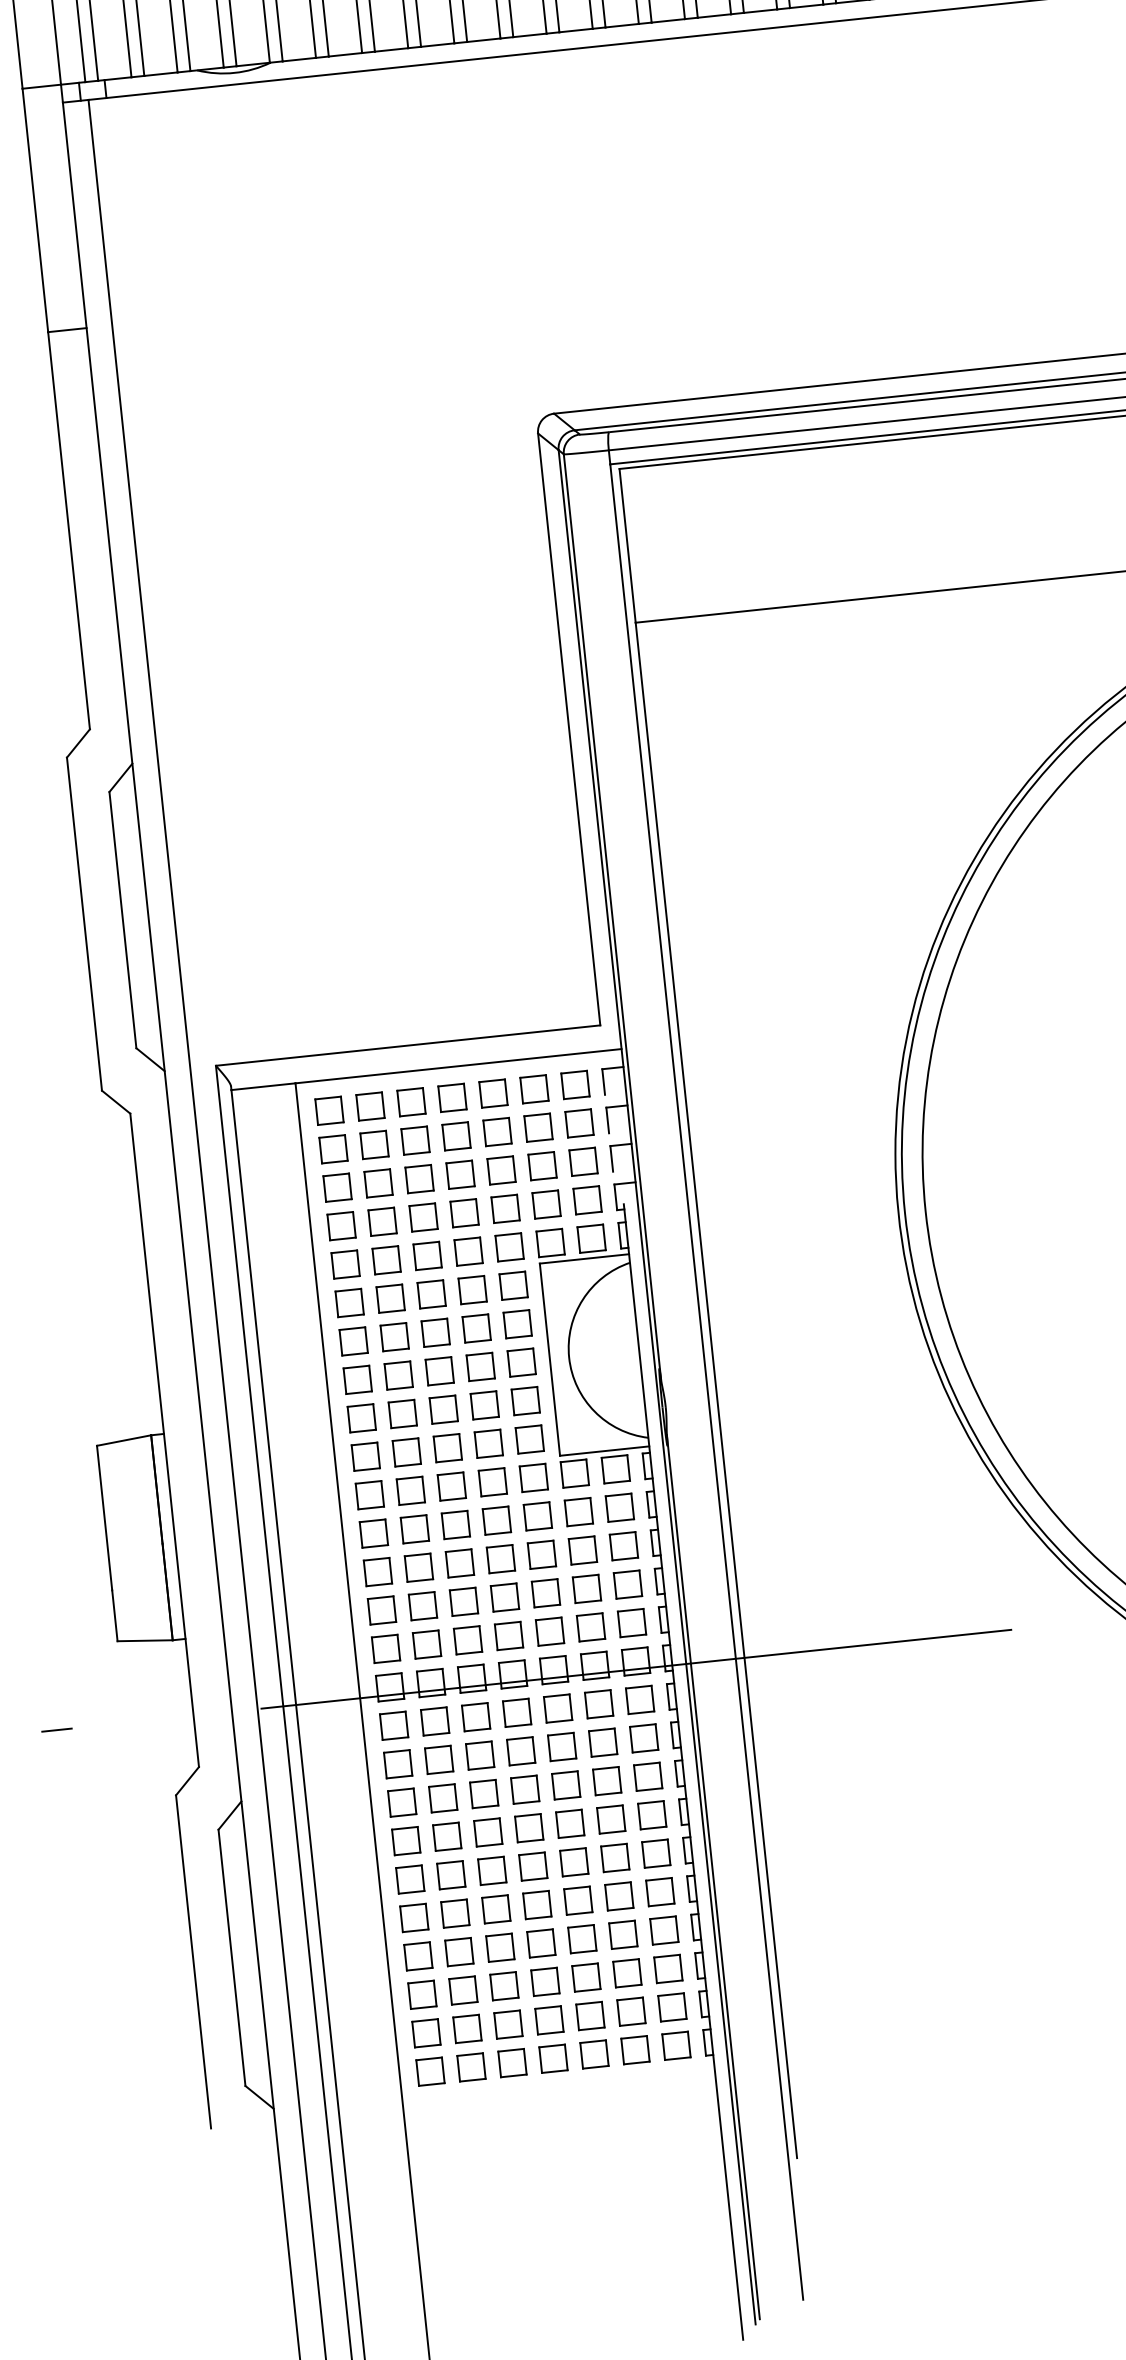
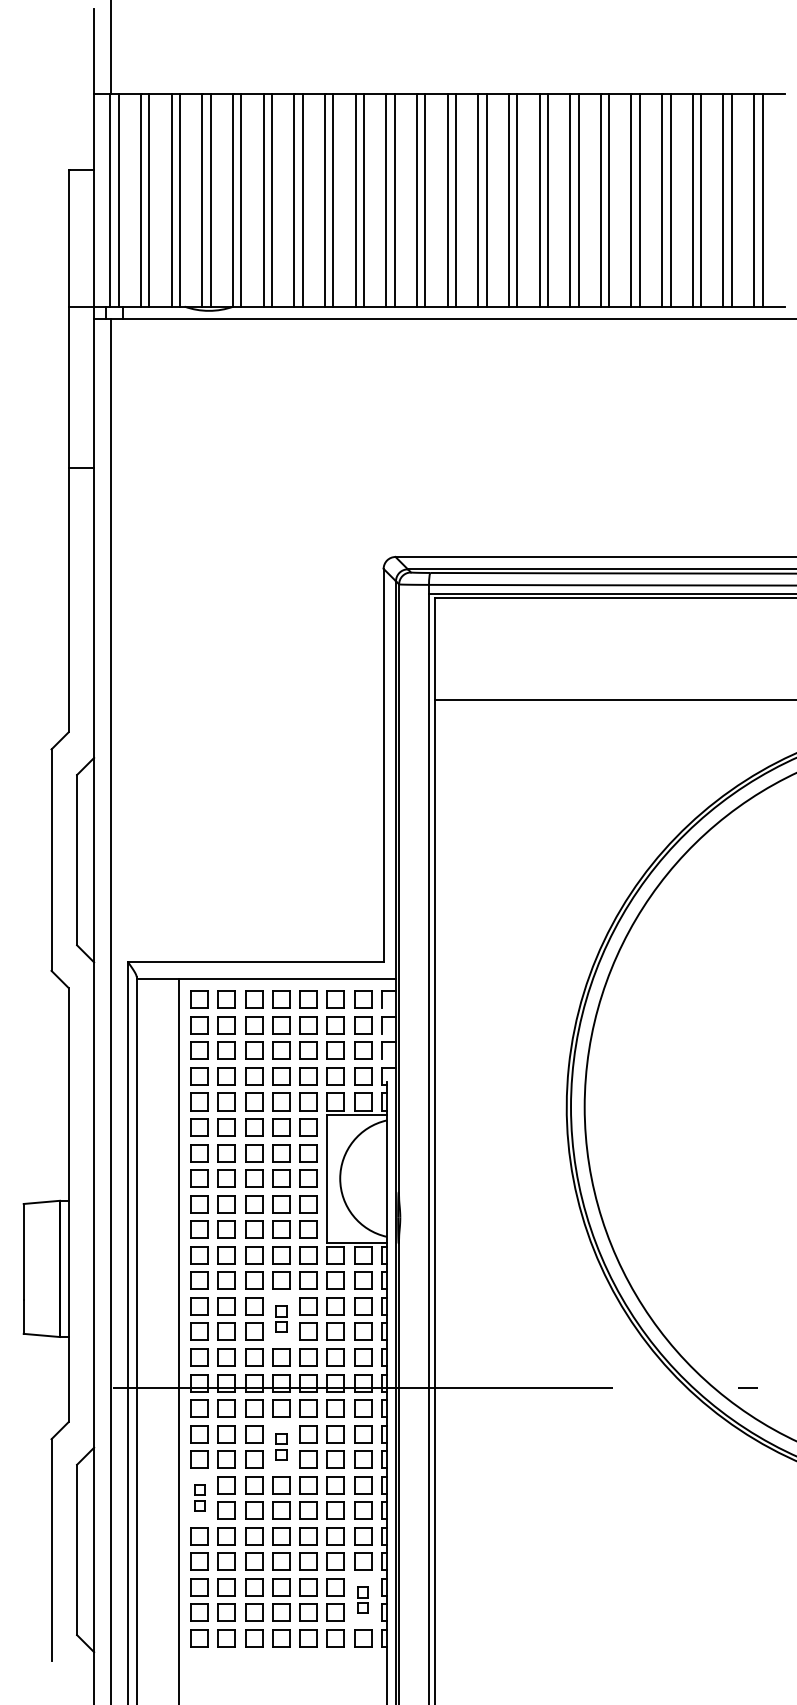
part: (502, 1577) -> (281, 1318), size x0.6
part: (523, 1769) -> (281, 1446), size x0.6
part: (407, 1859) -> (199, 1497), size x0.6
part: (670, 1987) -> (363, 1599), size x0.6

